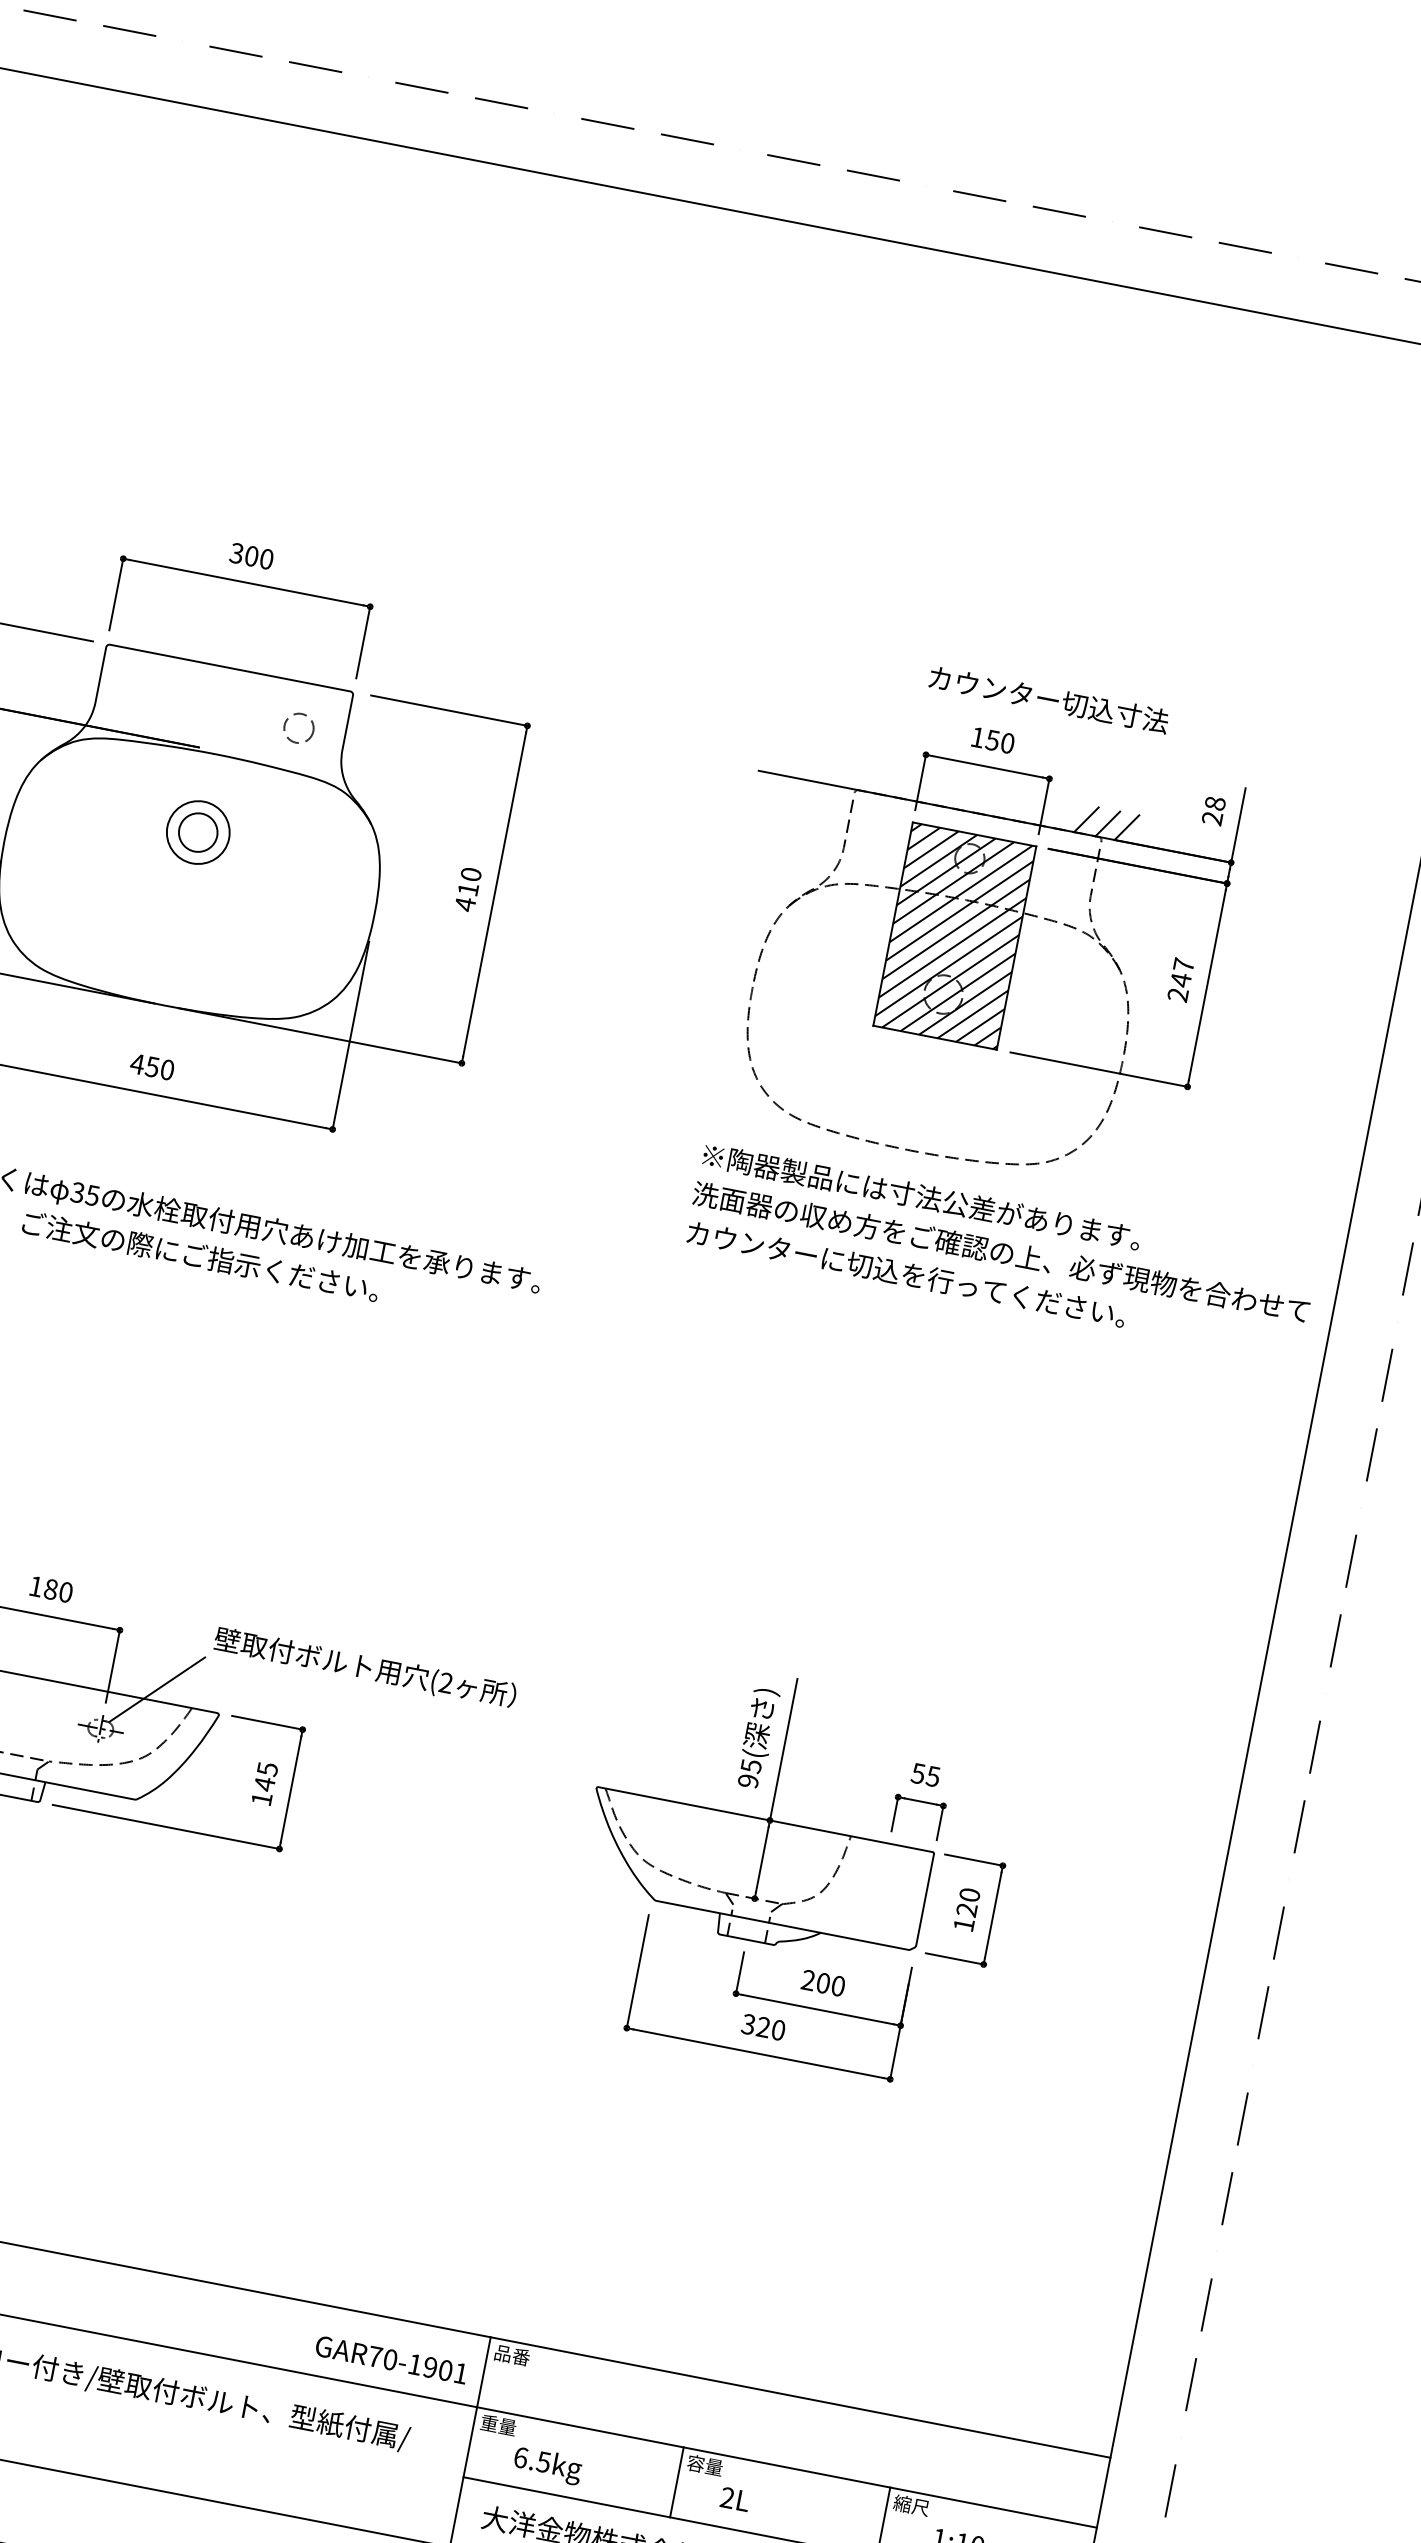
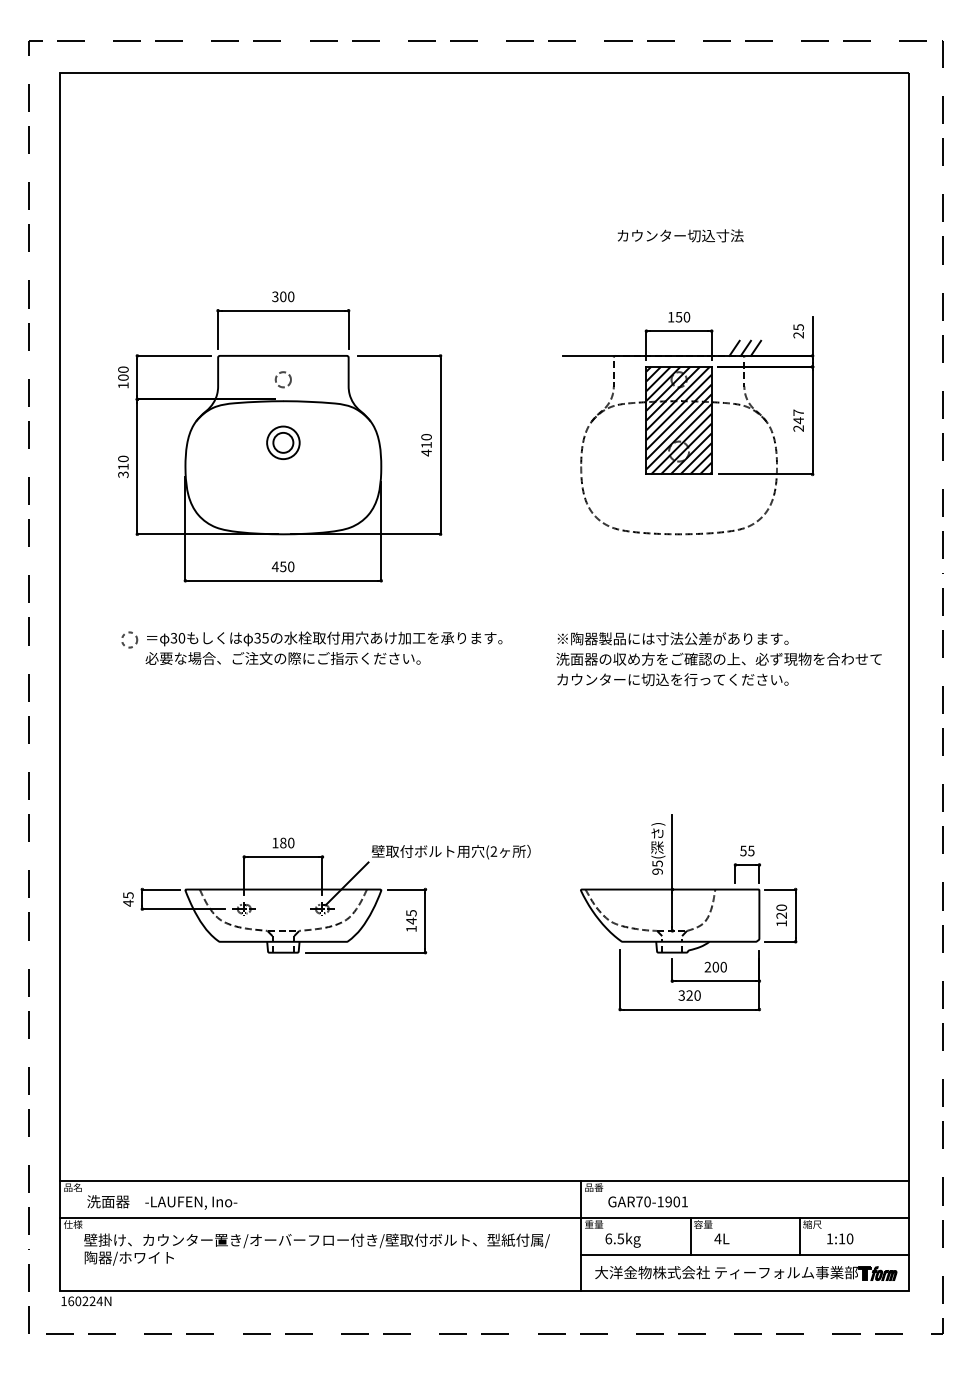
text: (1048, 698) -> (680, 235), moved
part: (297, 727) -> (282, 379), moved
text: (1214, 803) -> (798, 327), 28 -> 25
text: (1000, 1252) -> (718, 659), moved
text: (390, 2358) -> (647, 1201), moved
text: (726, 2496) -> (717, 1238), 2L -> 4L

